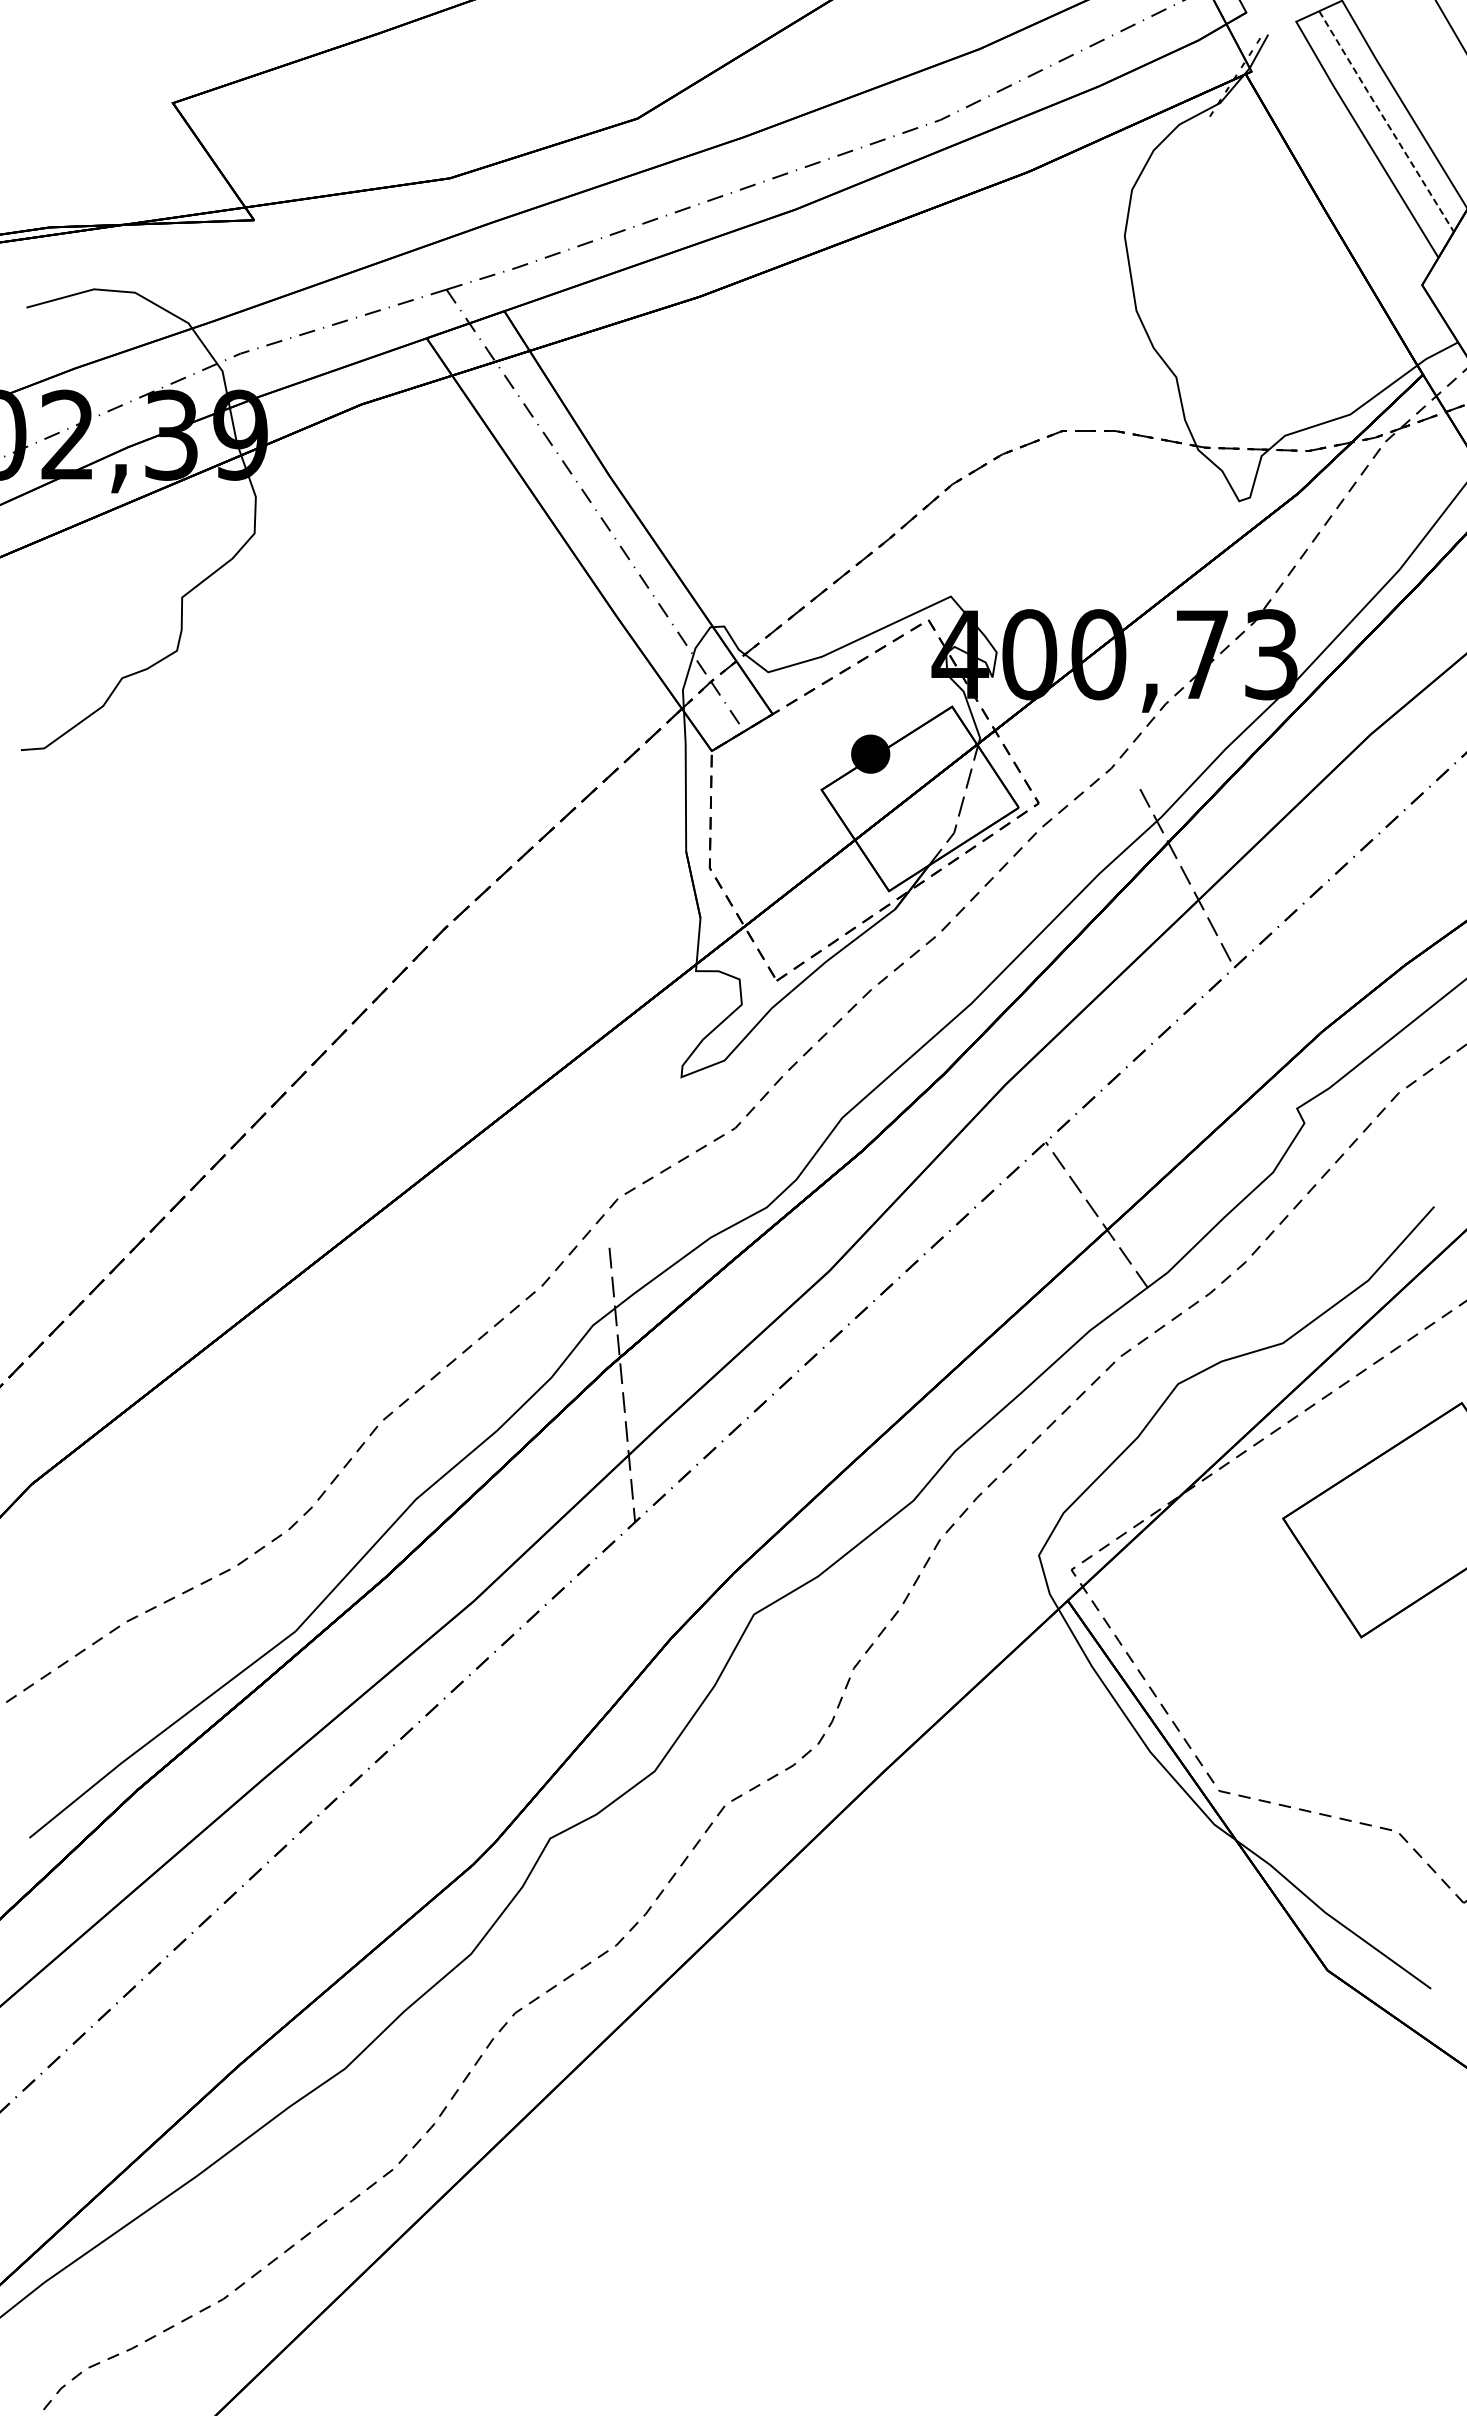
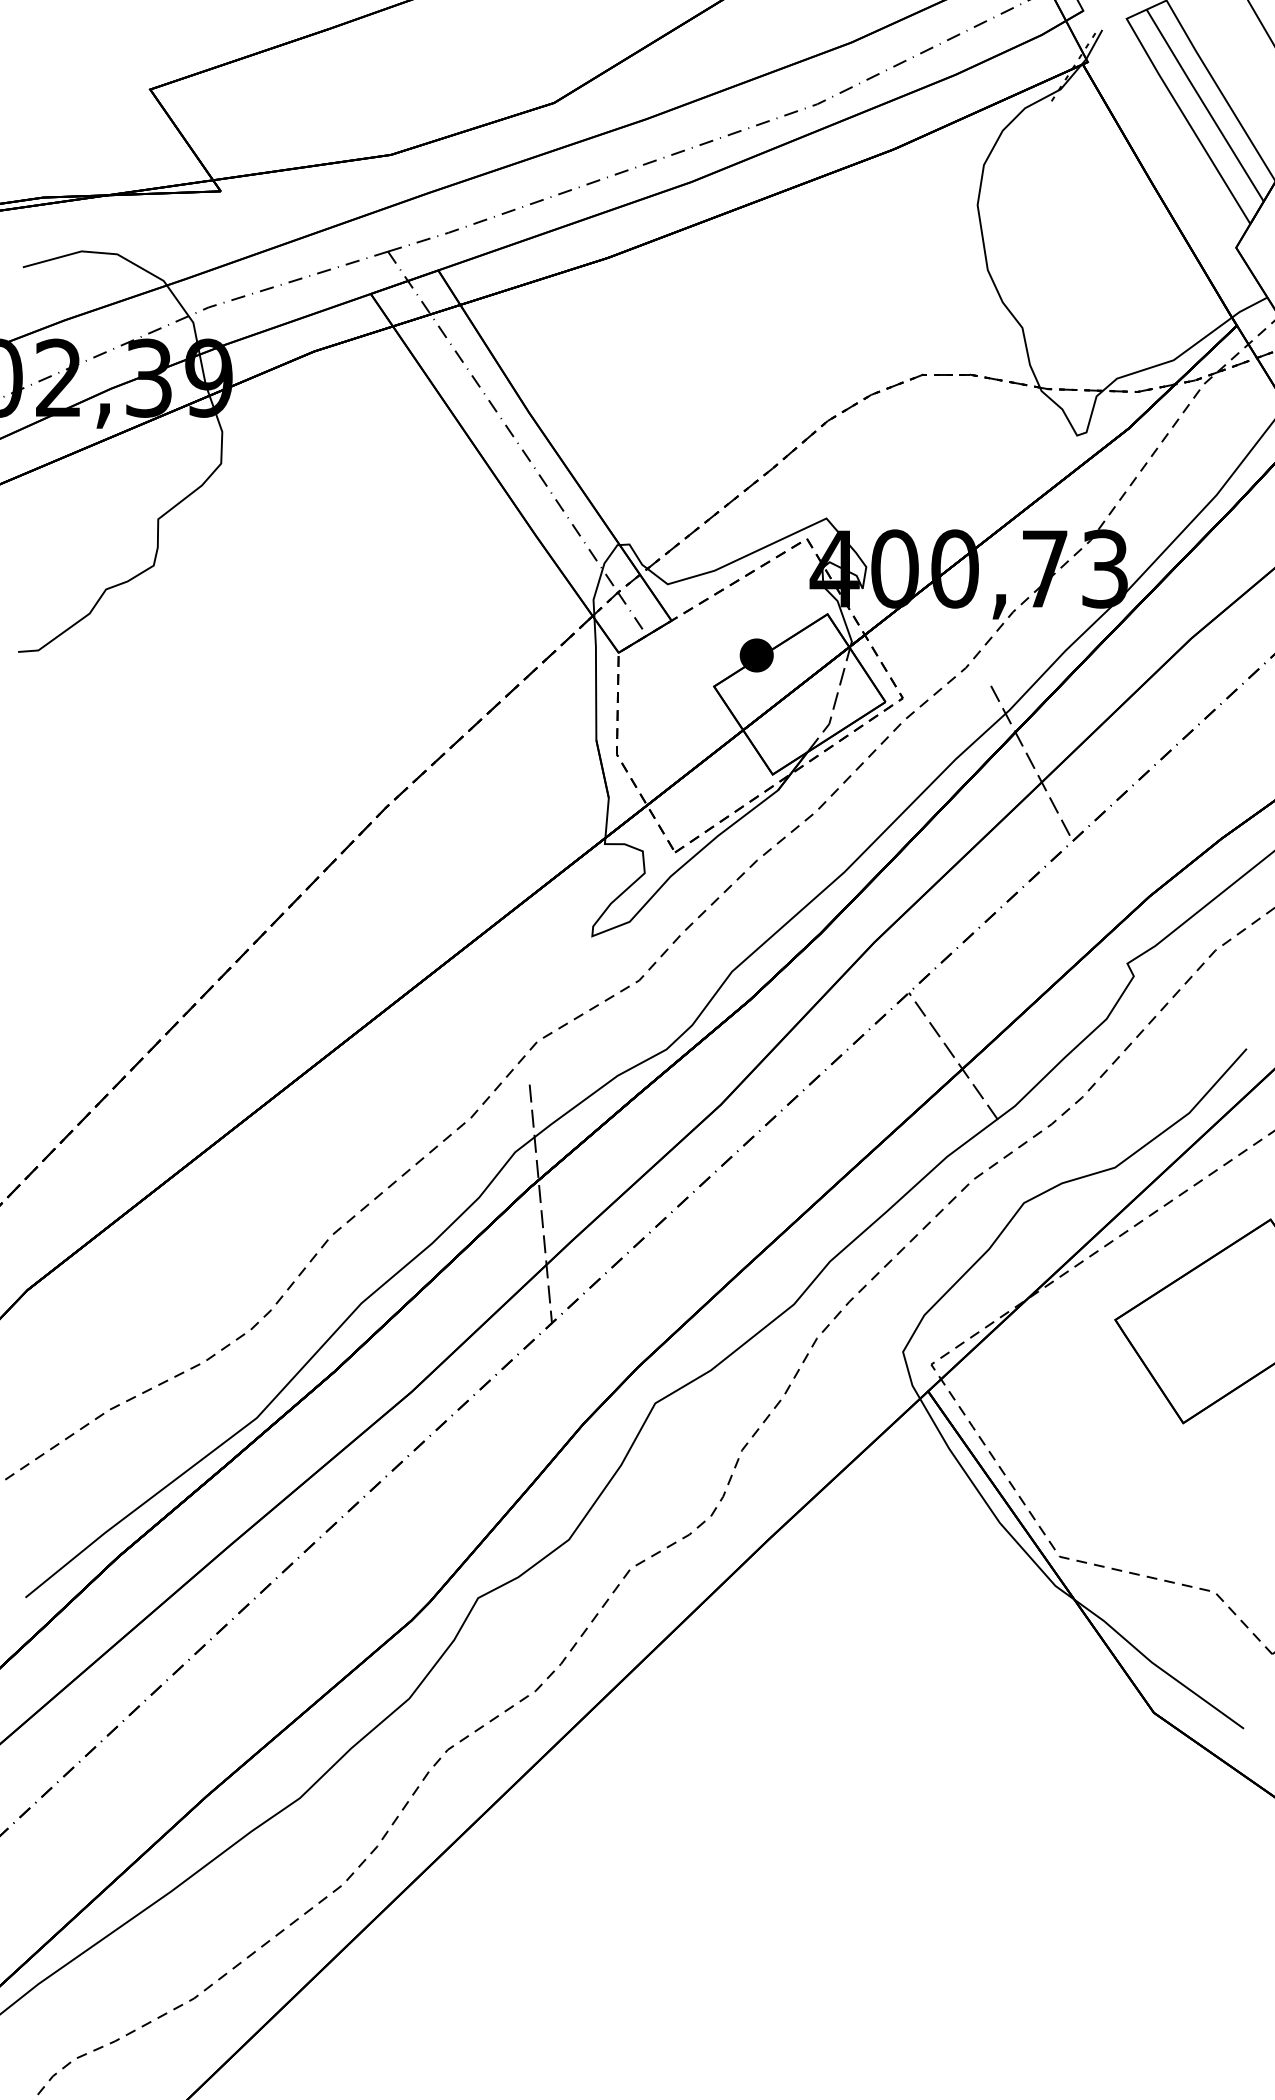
line: (1385, 121) -> (1204, 105), dashed -> solid

